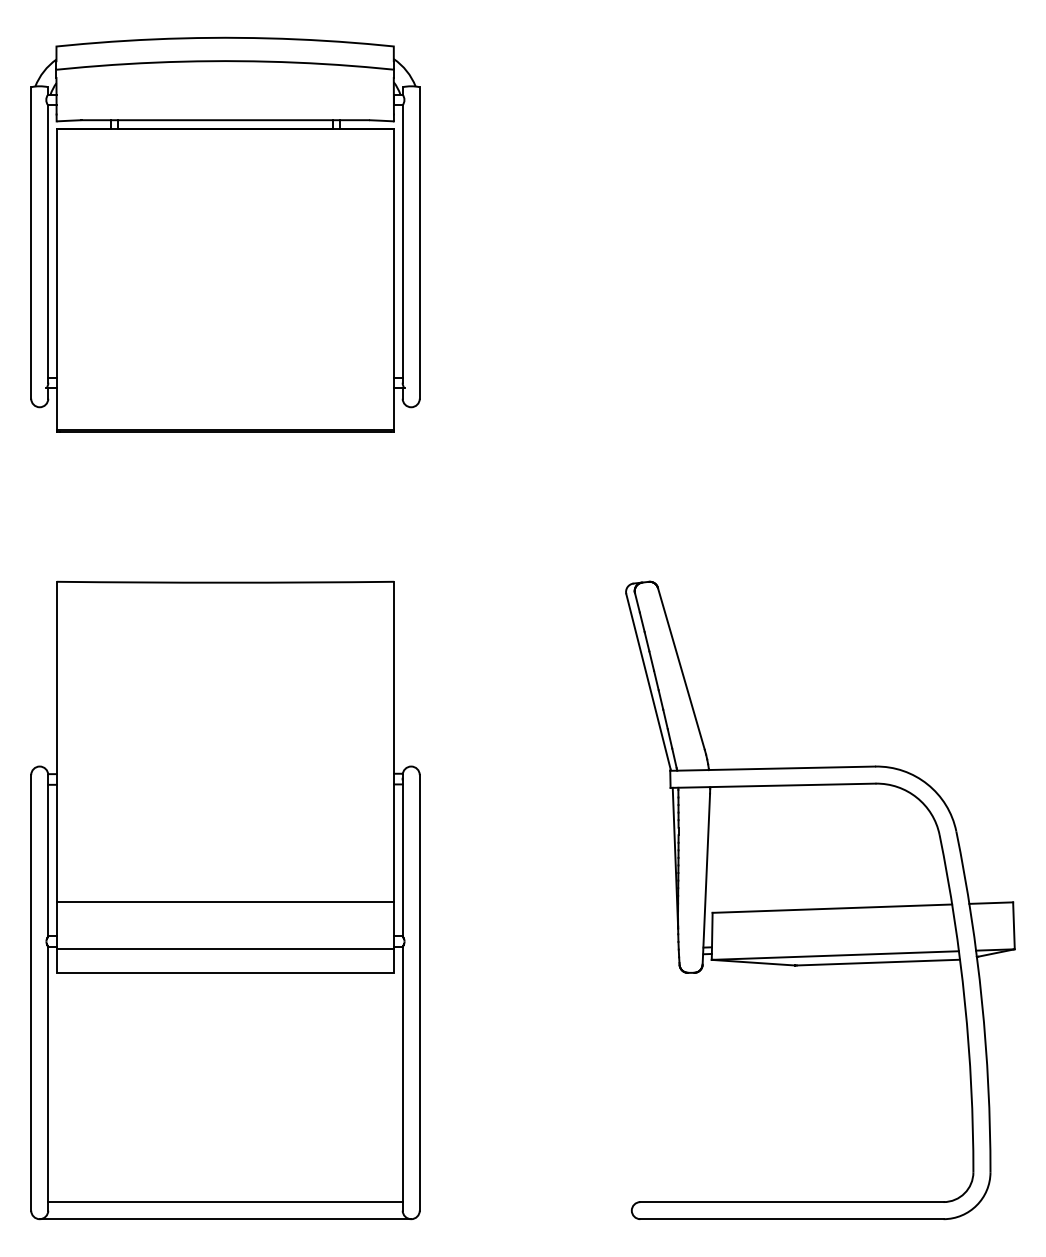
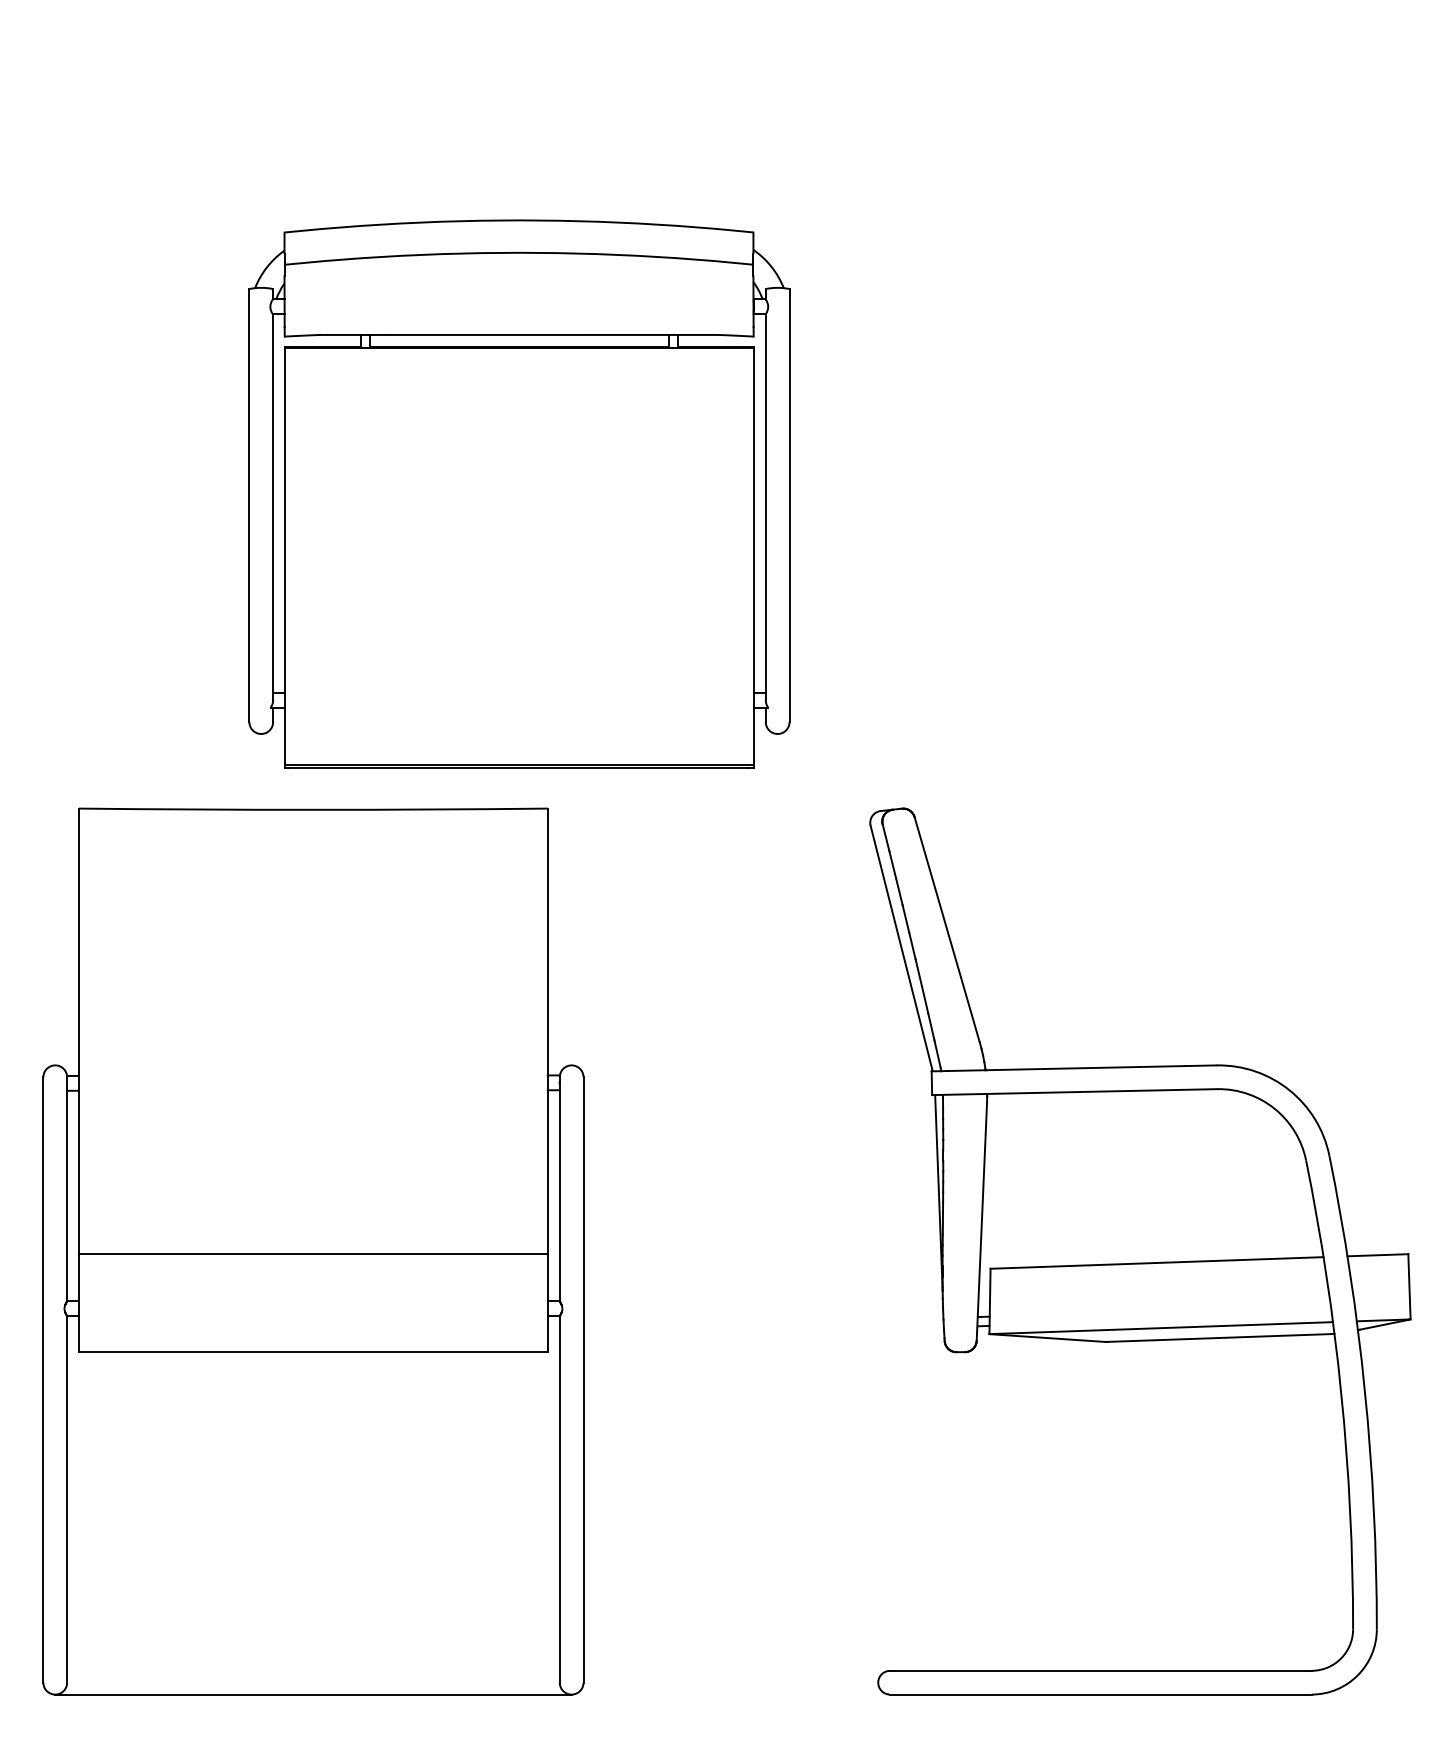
part: (225, 234) -> (519, 493), moved
line: (225, 949) -> (313, 1319), removed
line: (225, 1201) -> (313, 1670), removed

